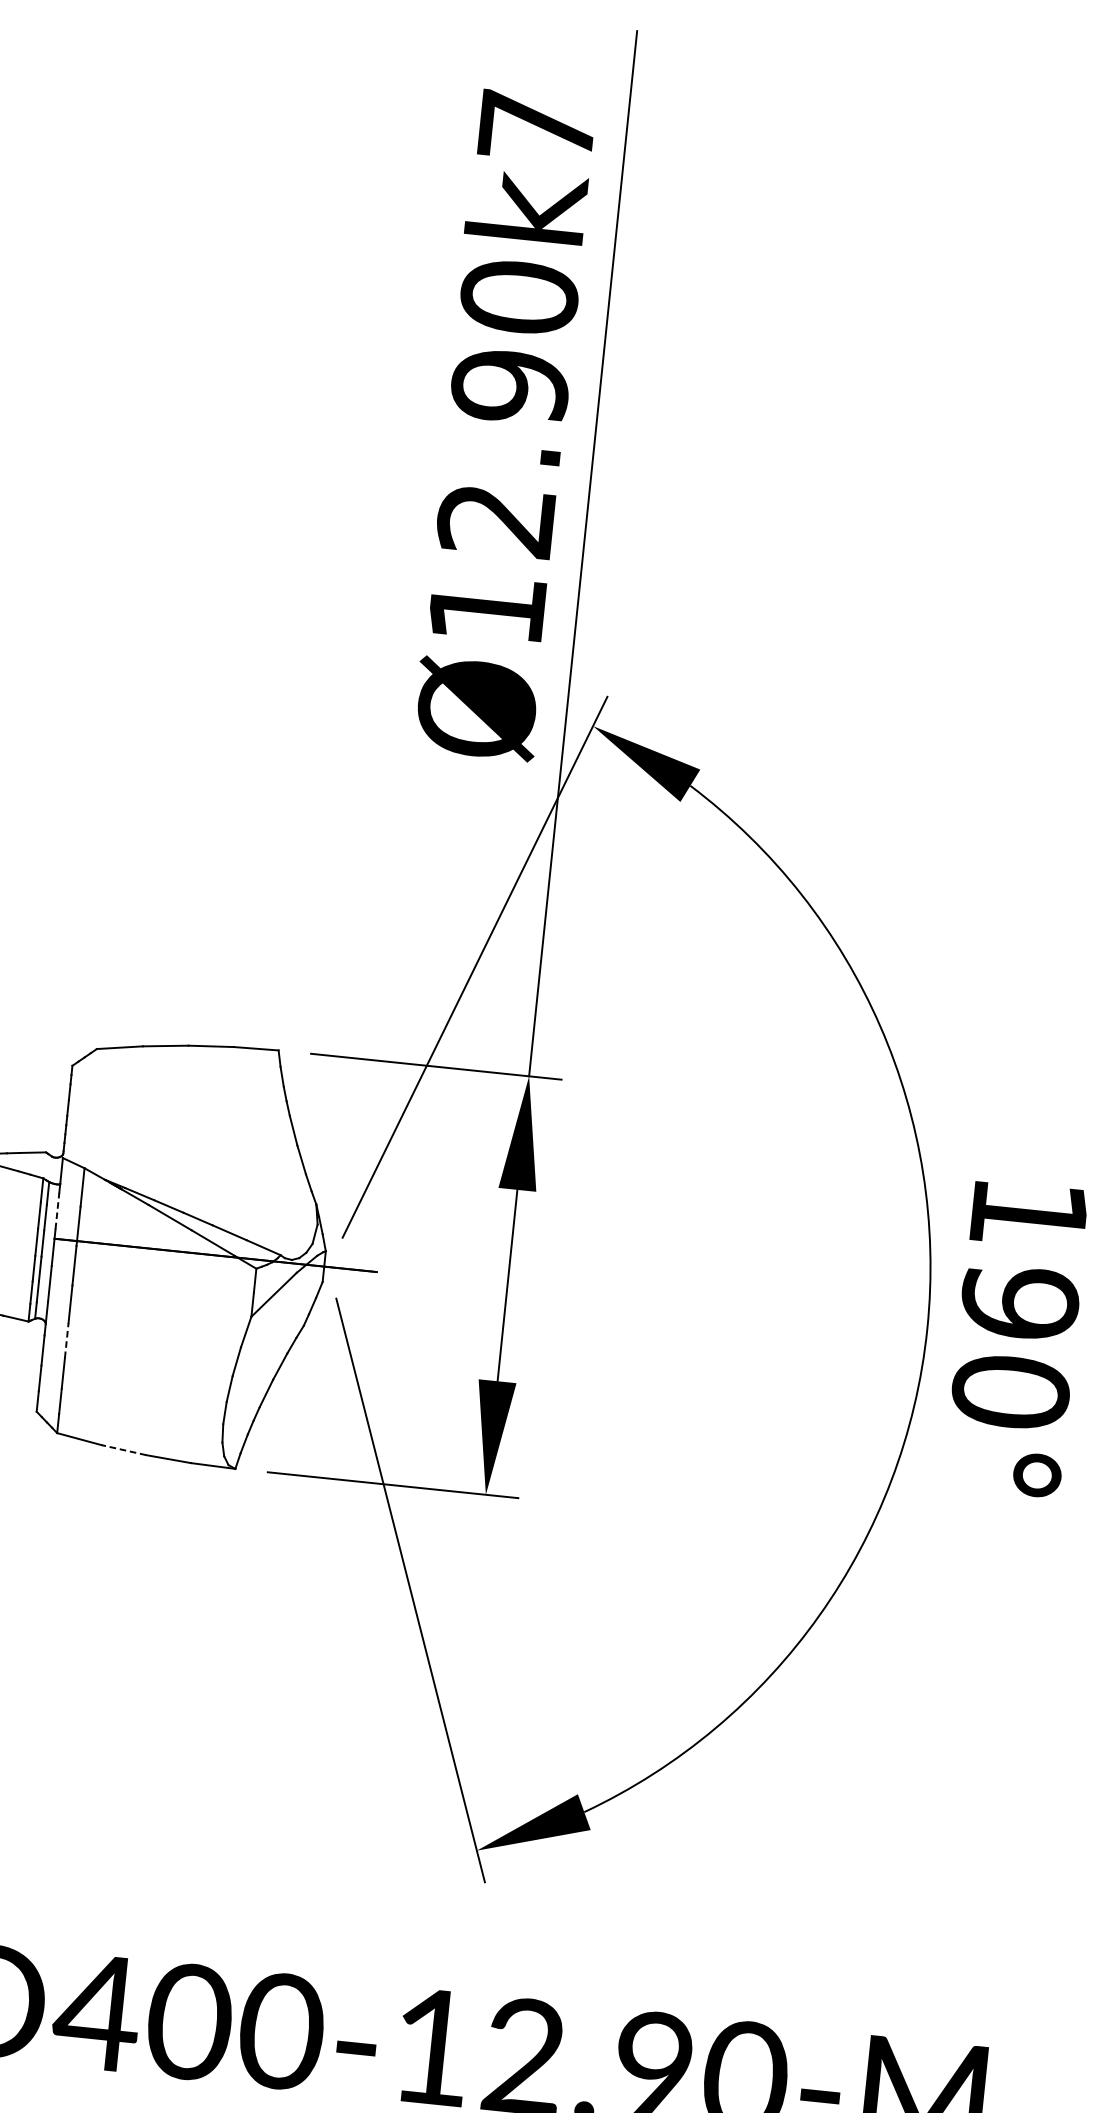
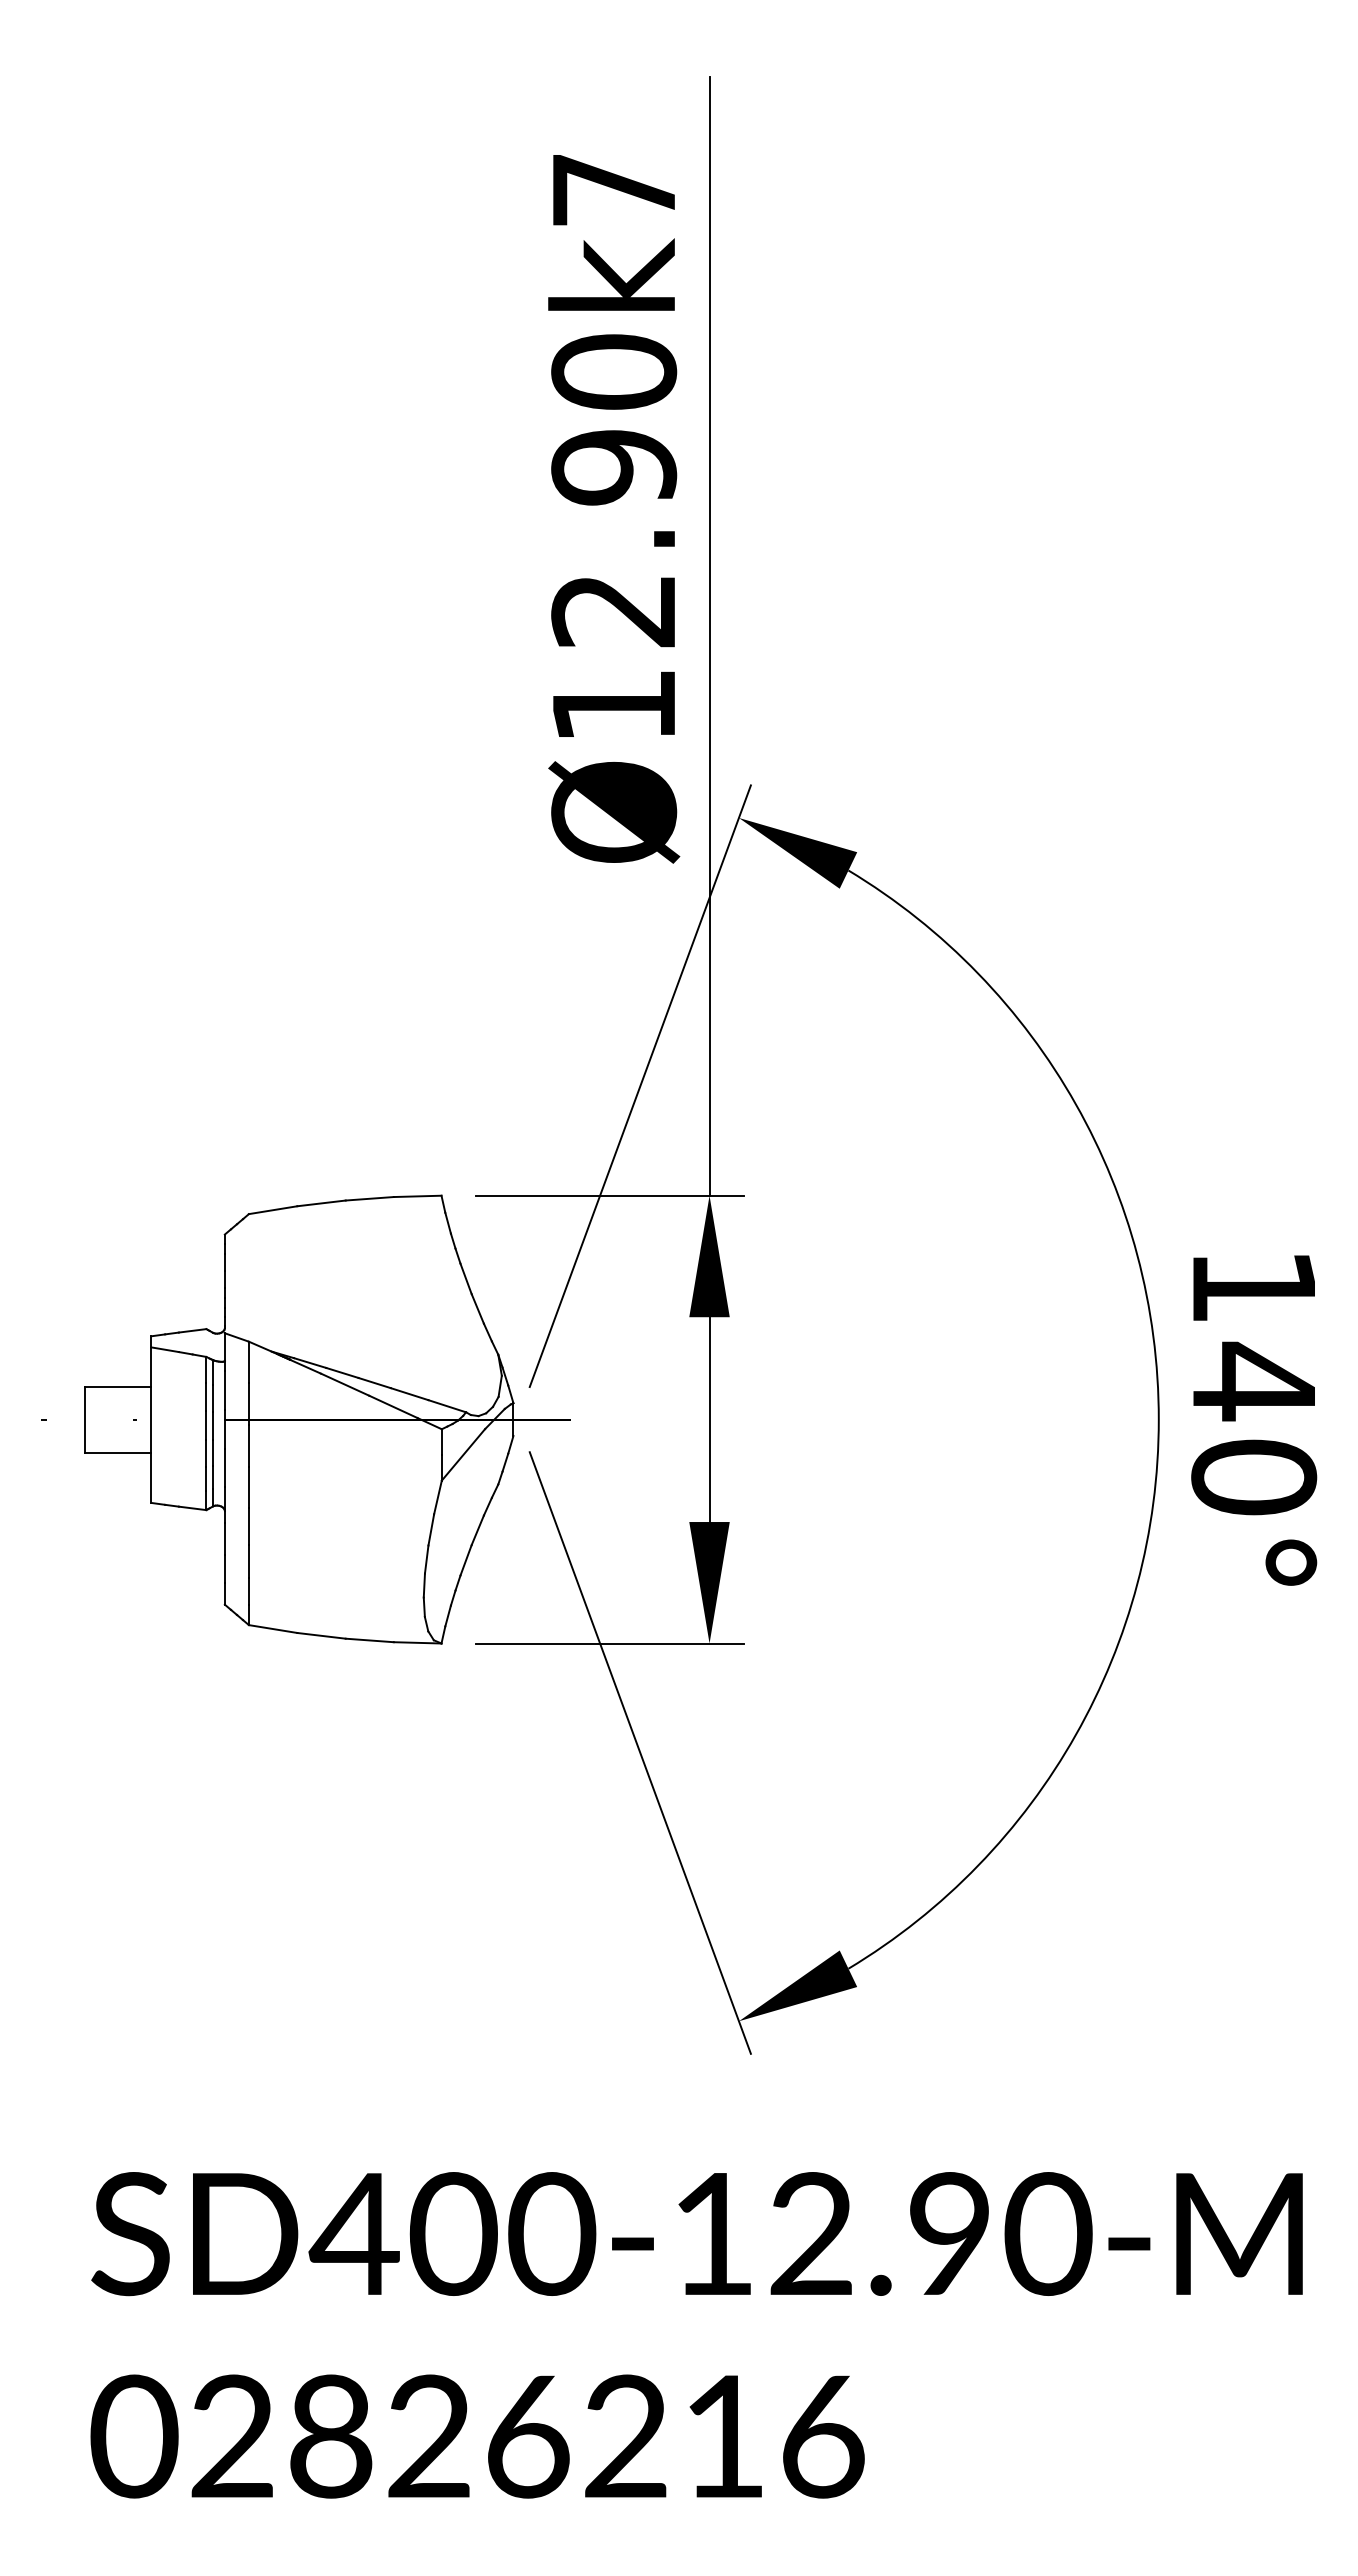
line: (57, 1210) -> (224, 1389), dashed -> solid
text: (1020, 1302) -> (1254, 1381), 190° -> 140°
line: (66, 1340) -> (248, 1526), dashed -> solid
line: (124, 1449) -> (321, 1635), dashed -> solid

